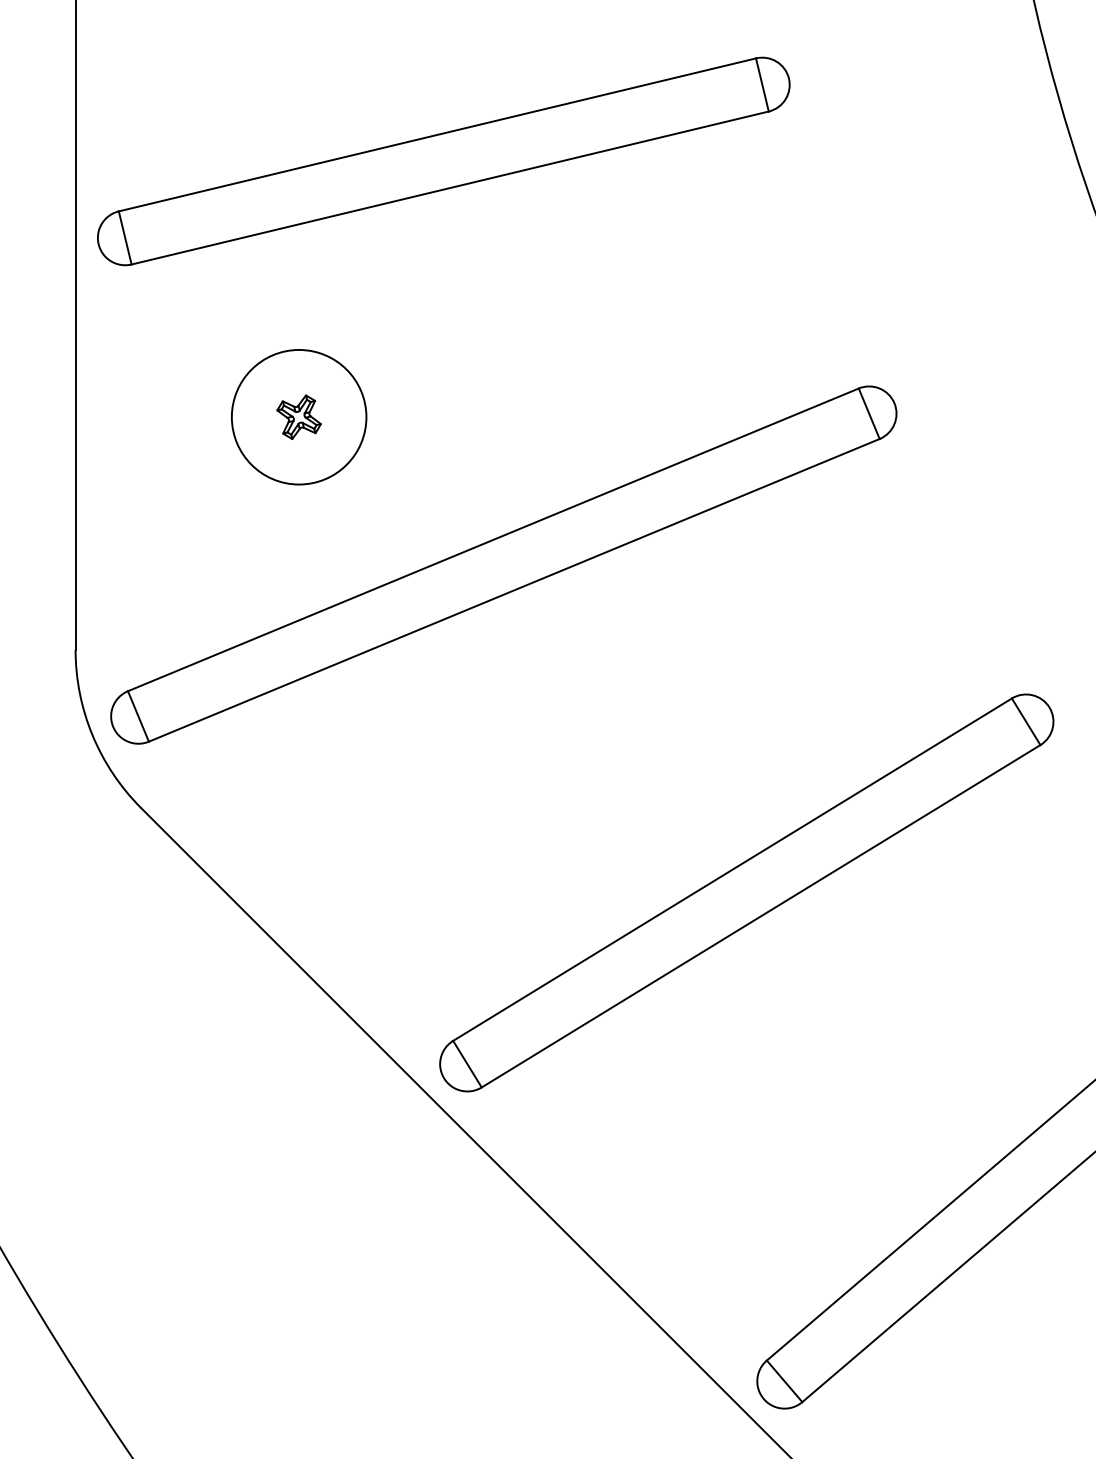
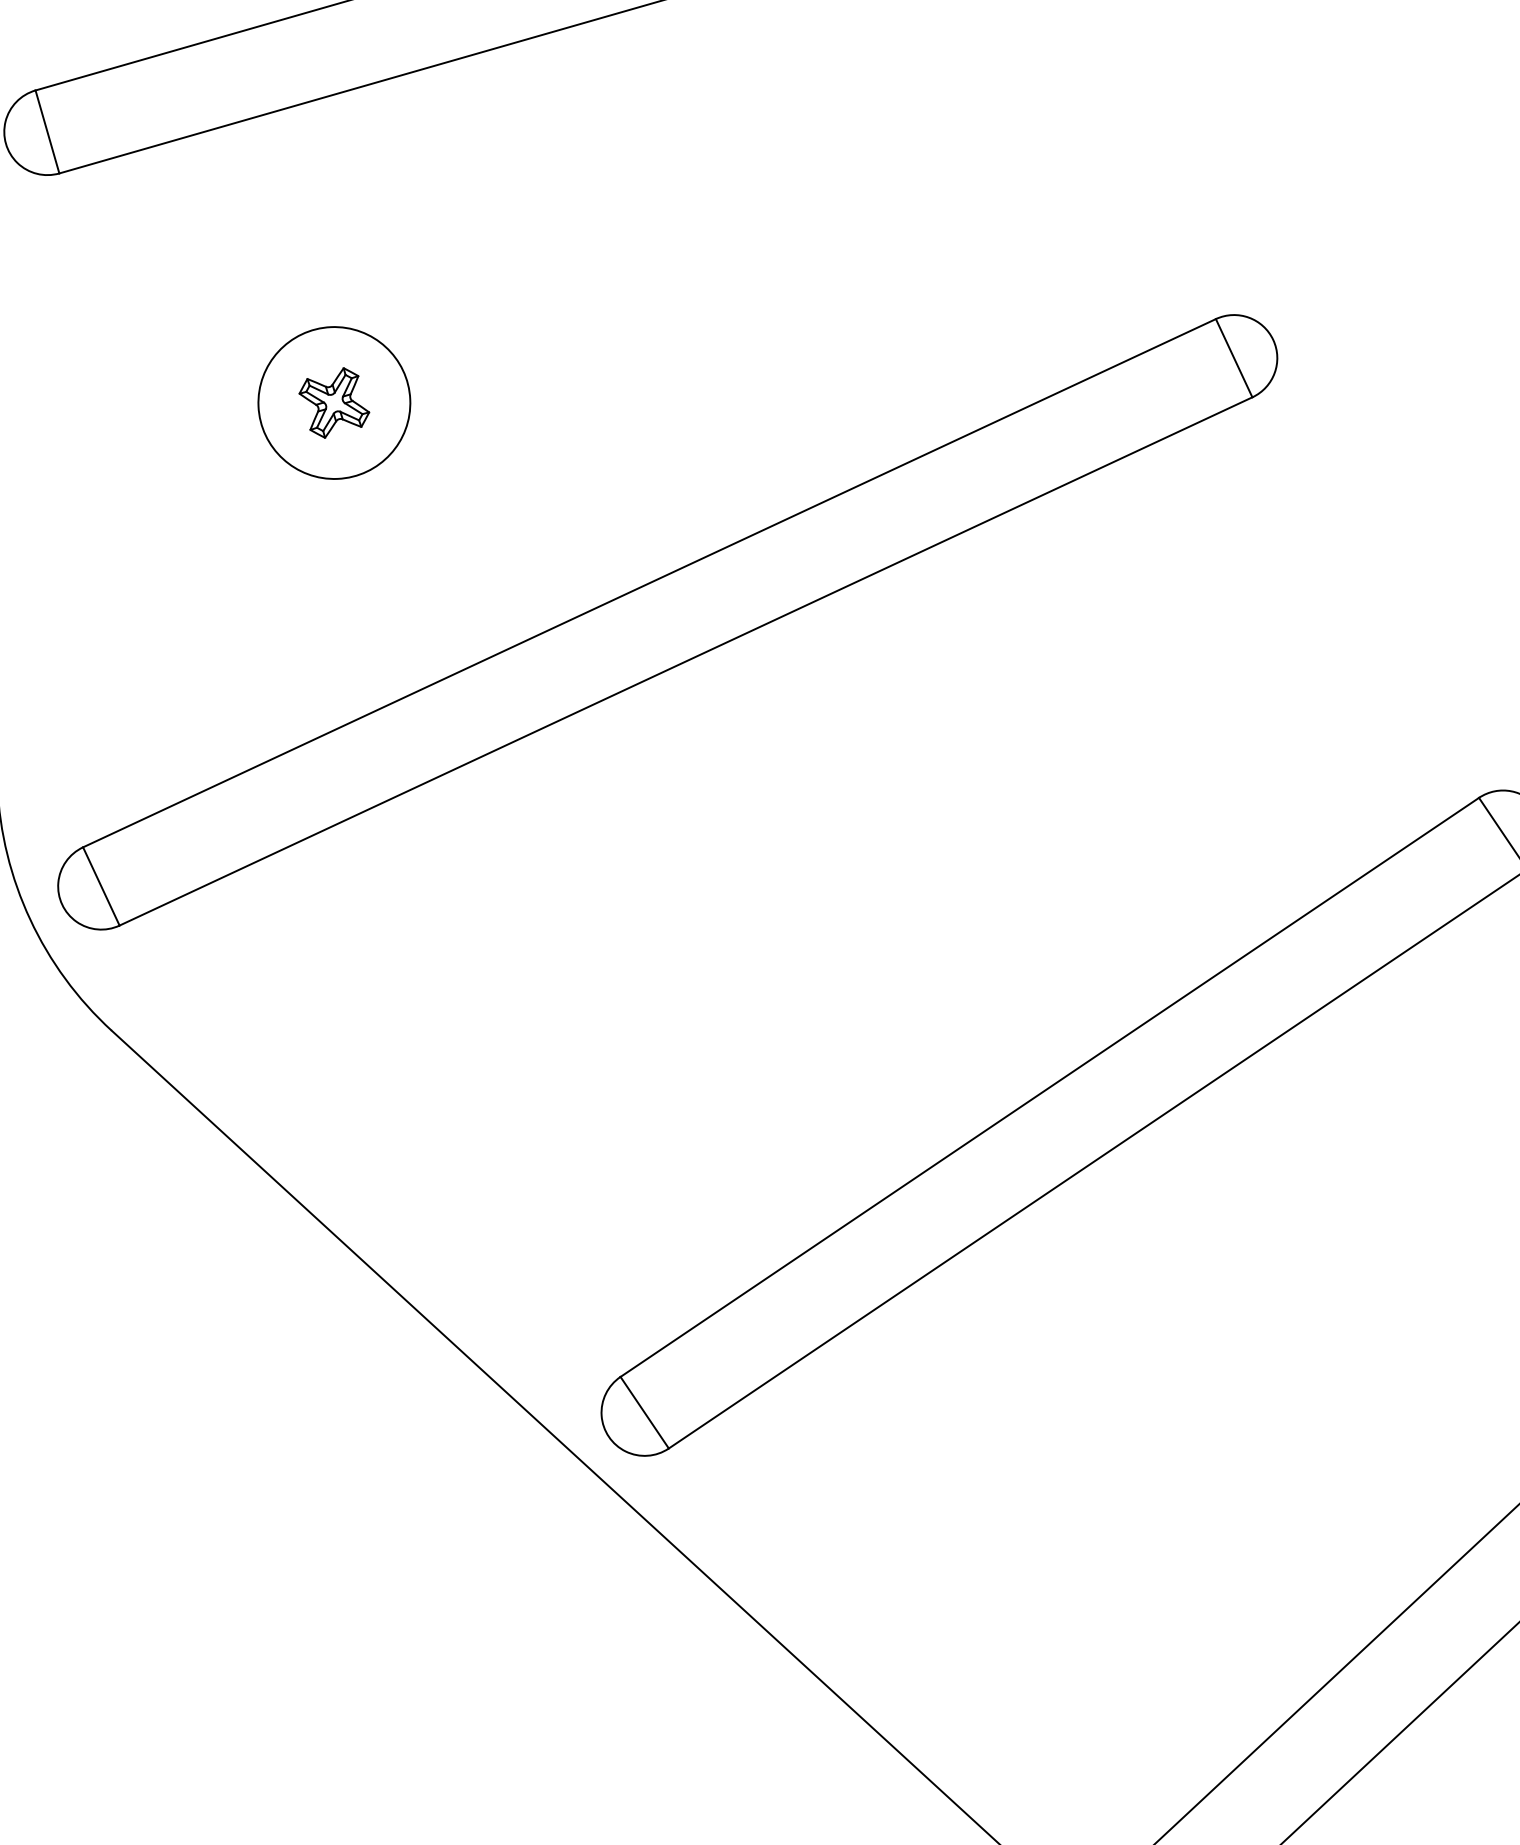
circle: (299, 417) -> (334, 403), size x0.71

